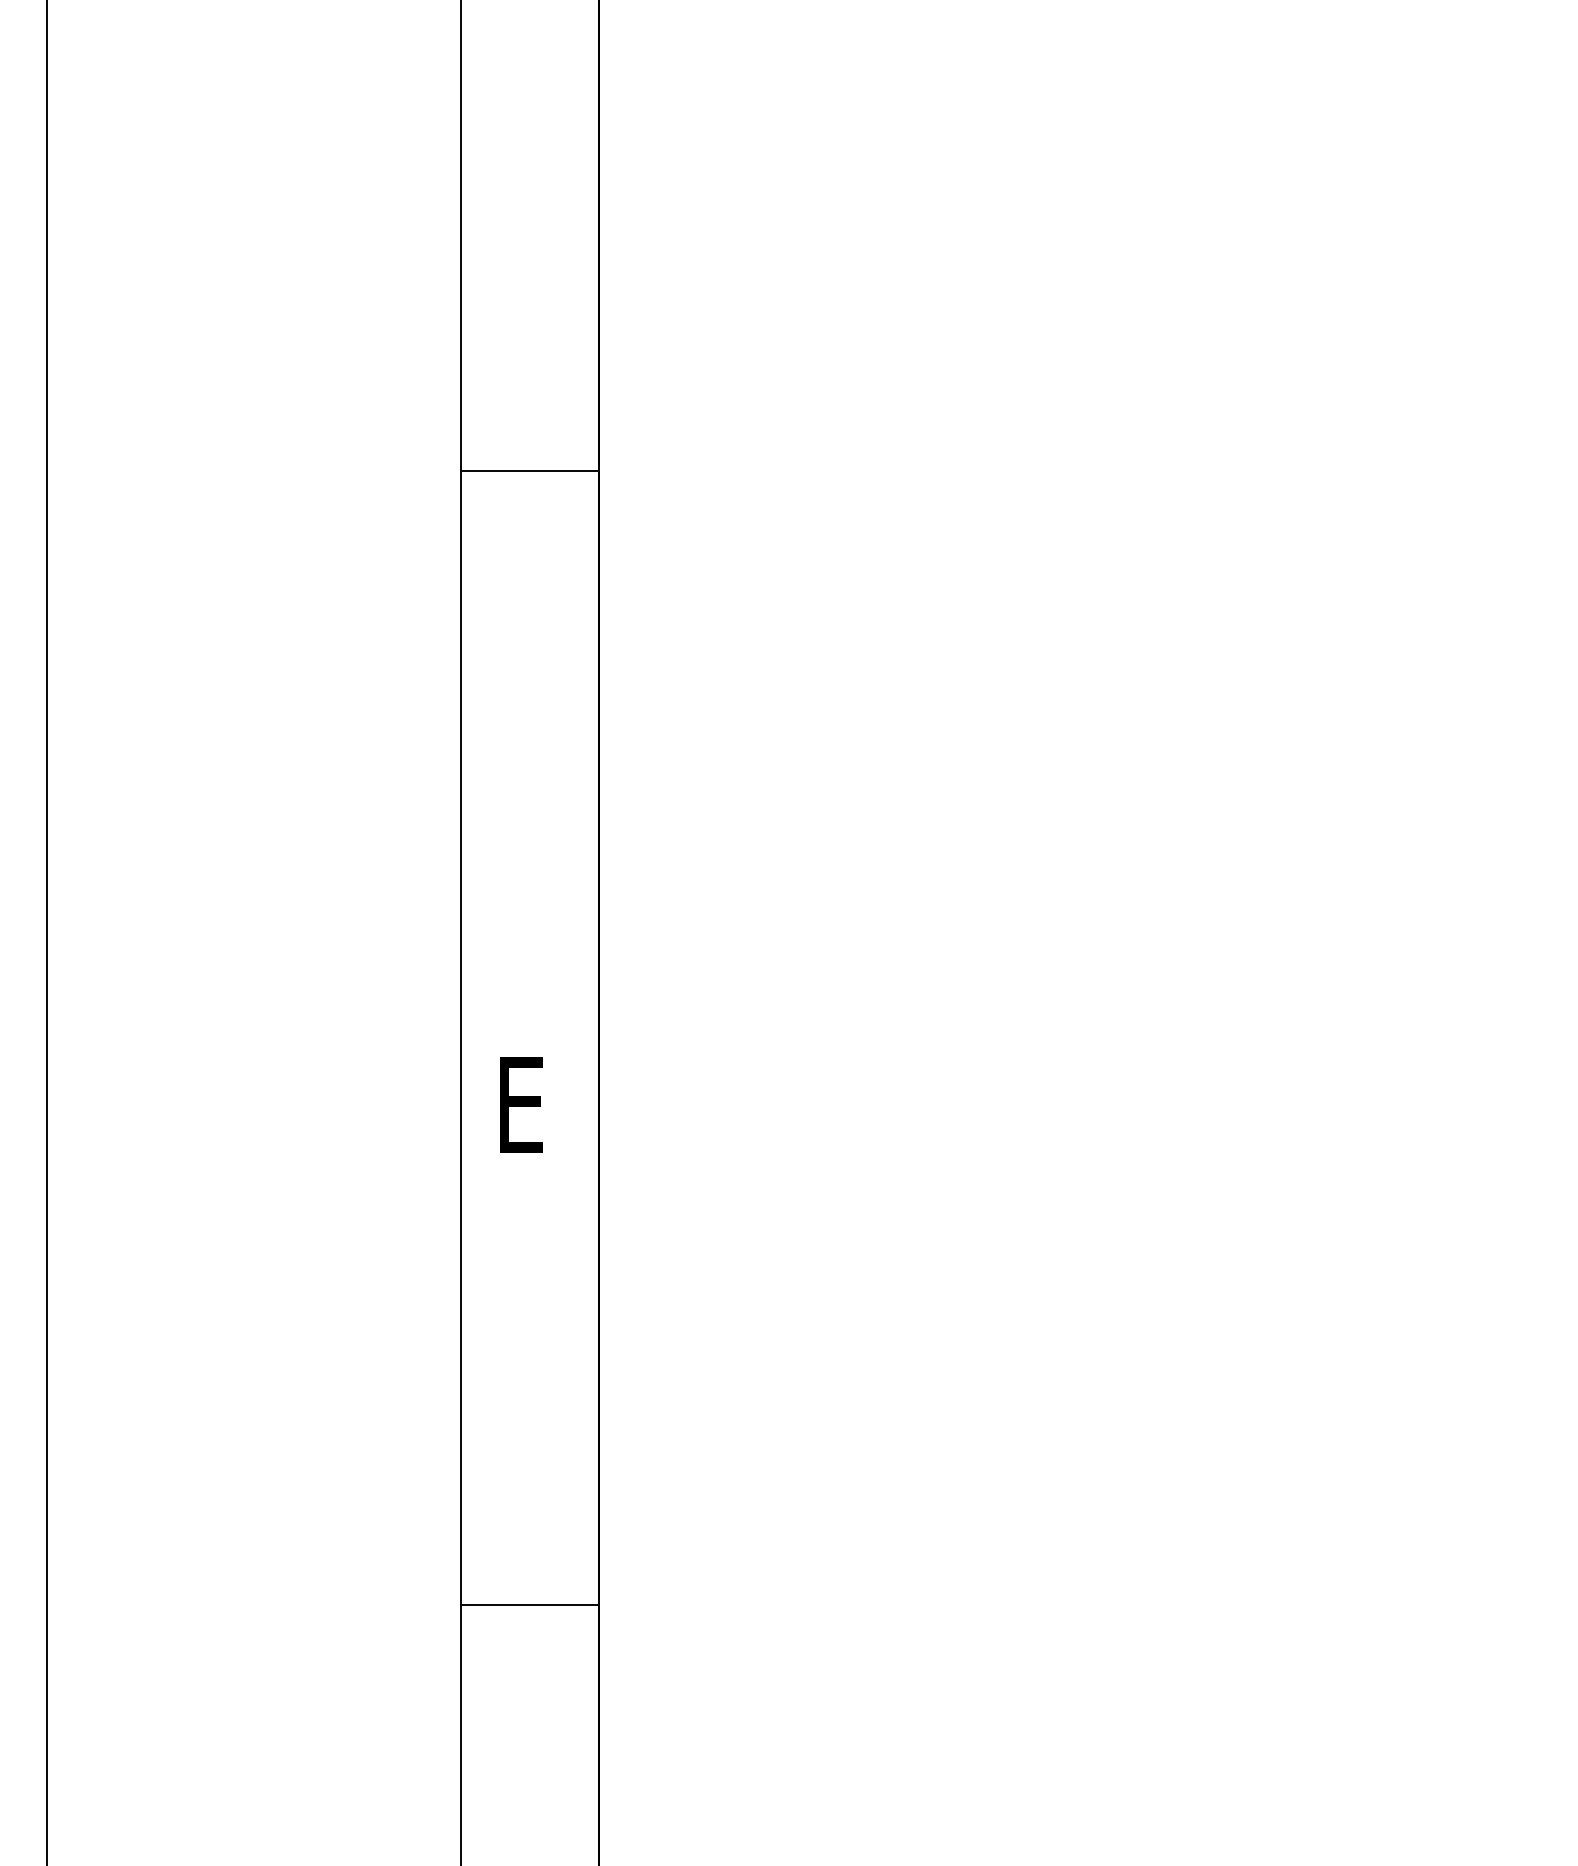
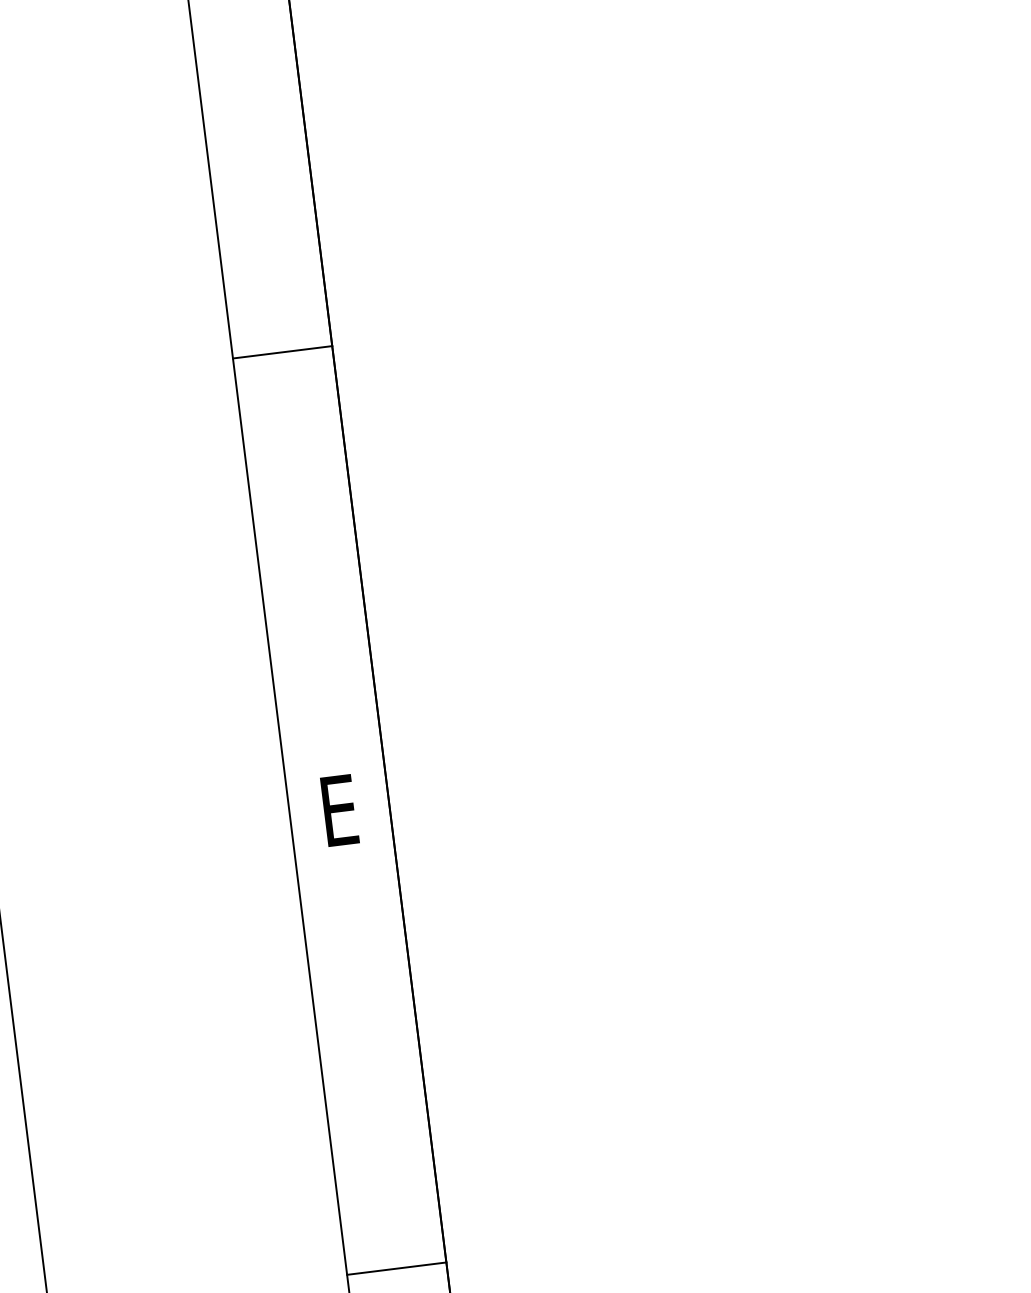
line: (530, 470) -> (282, 352), moved
text: (521, 1104) -> (339, 810), moved
line: (530, 1604) -> (397, 1268), moved

